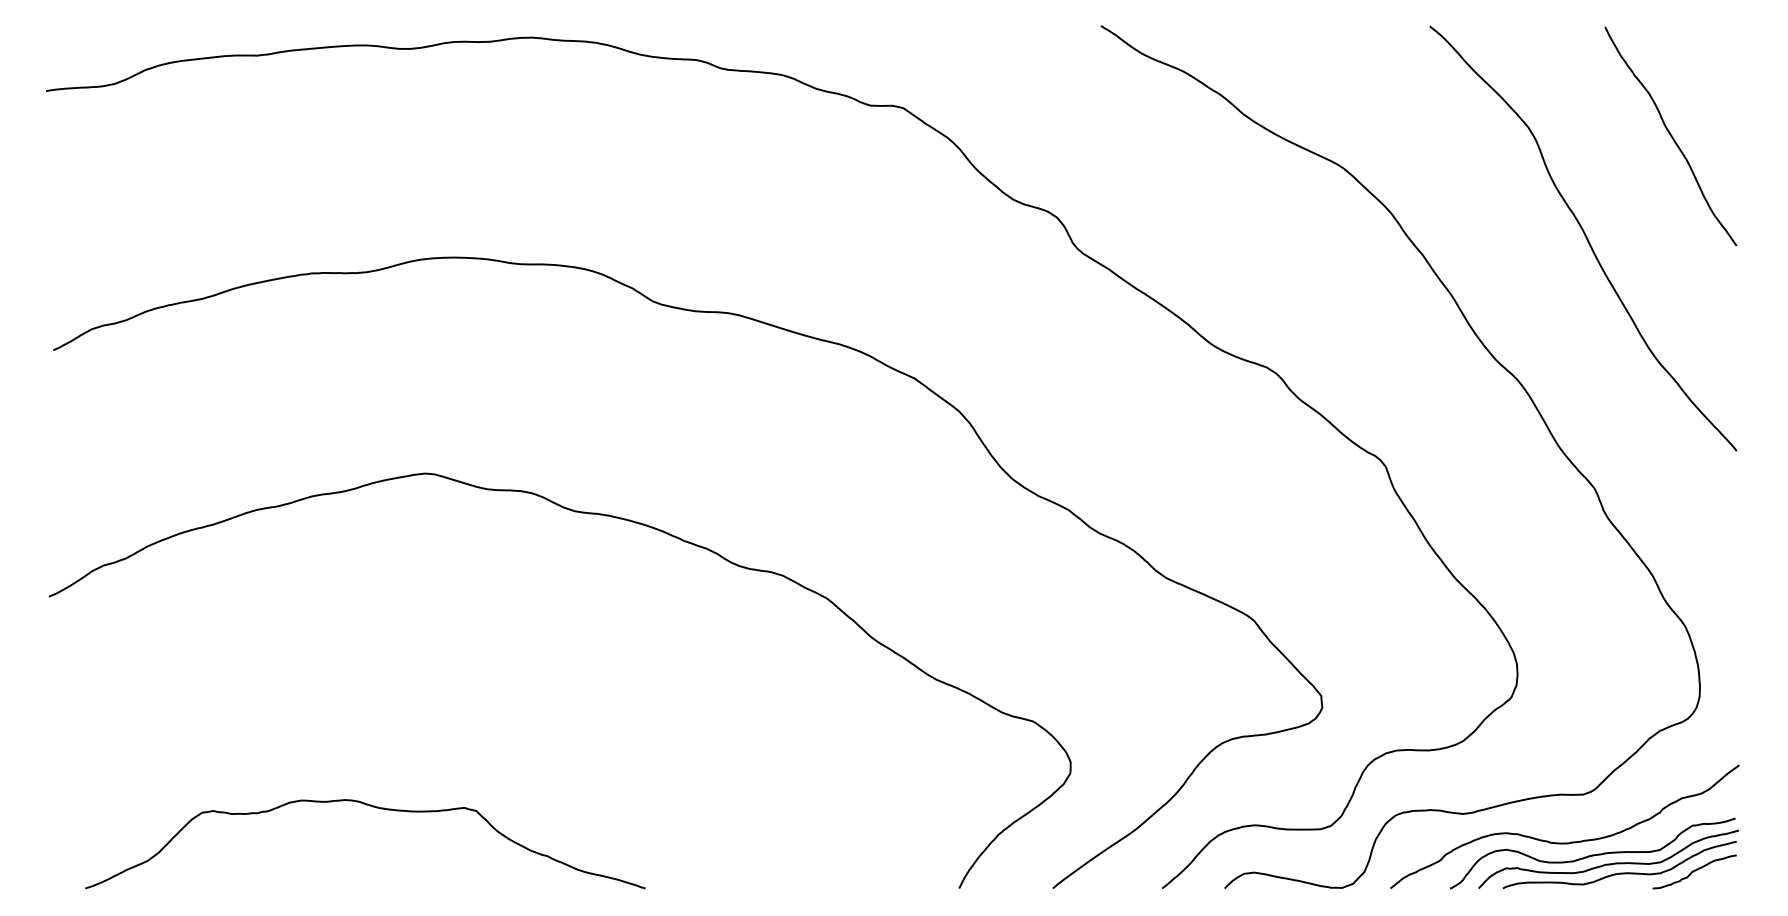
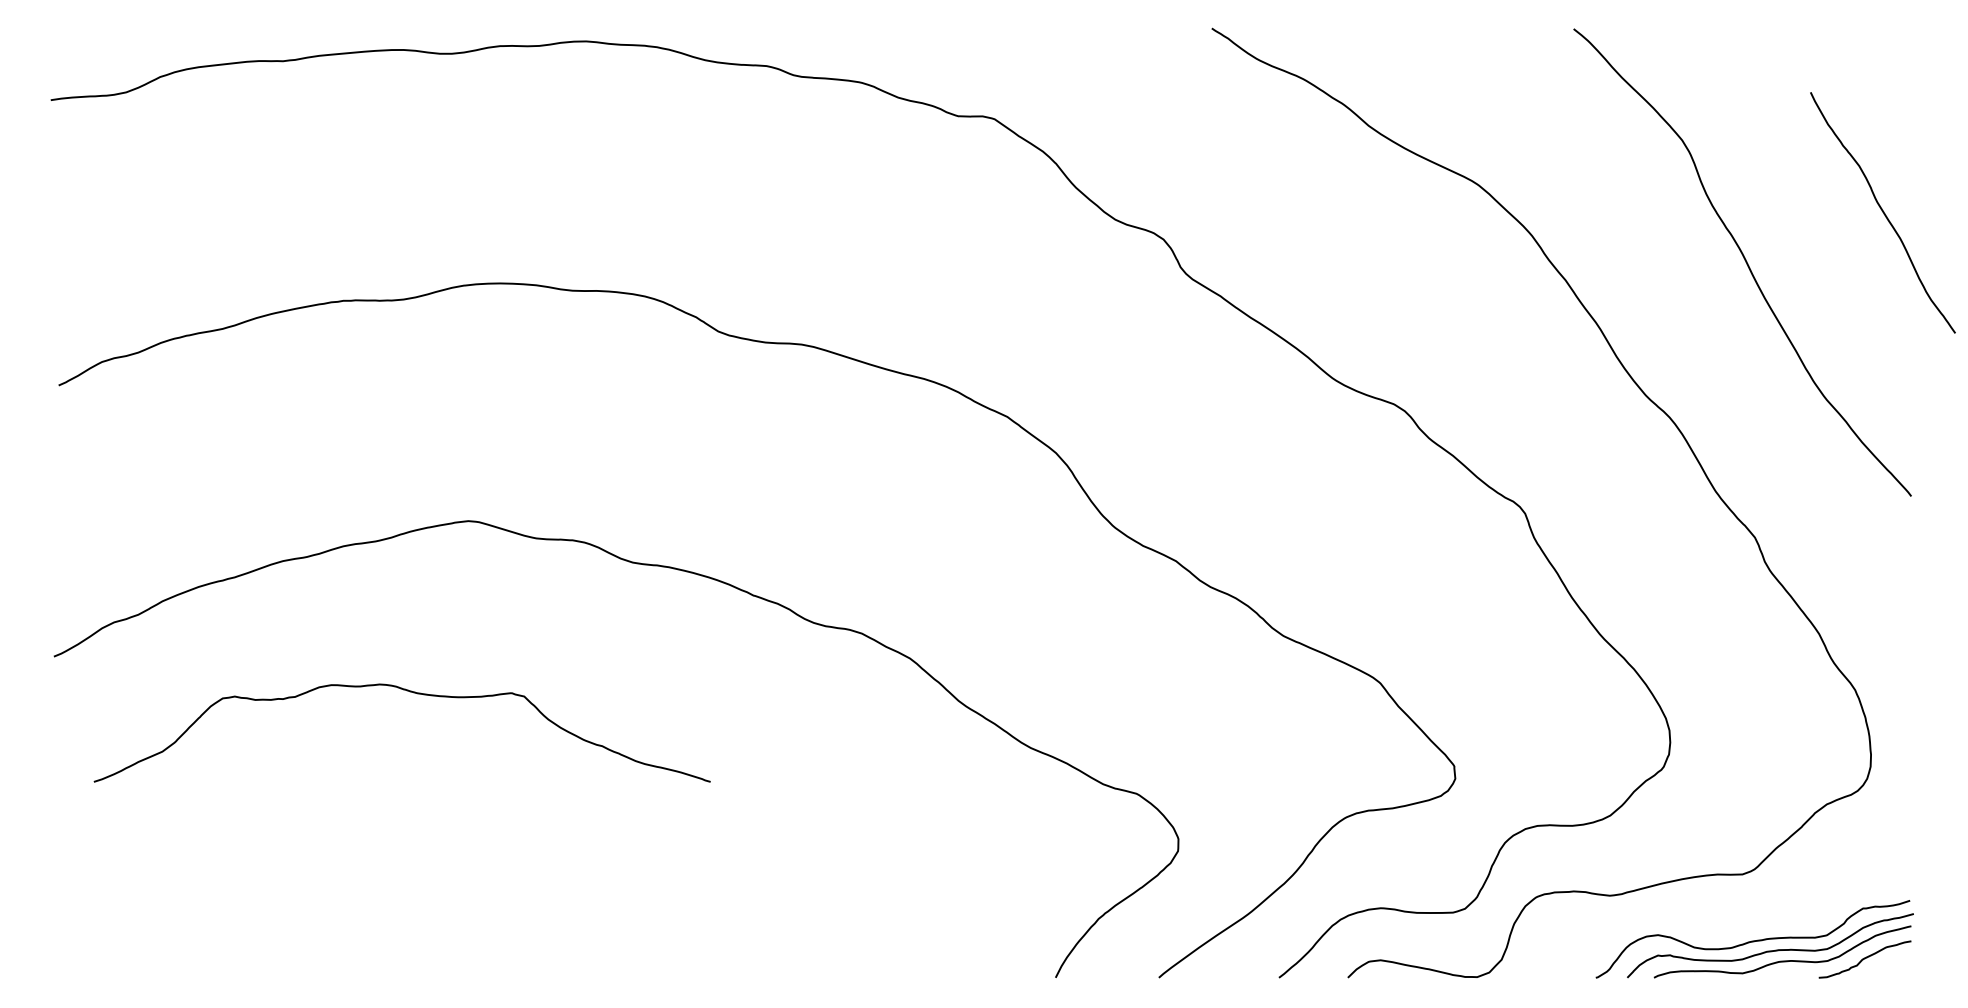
curve: (1670, 136) -> (1882, 212), moved
curve: (376, 808) -> (414, 693), moved
curve: (1564, 842) -> (1721, 927), removed

